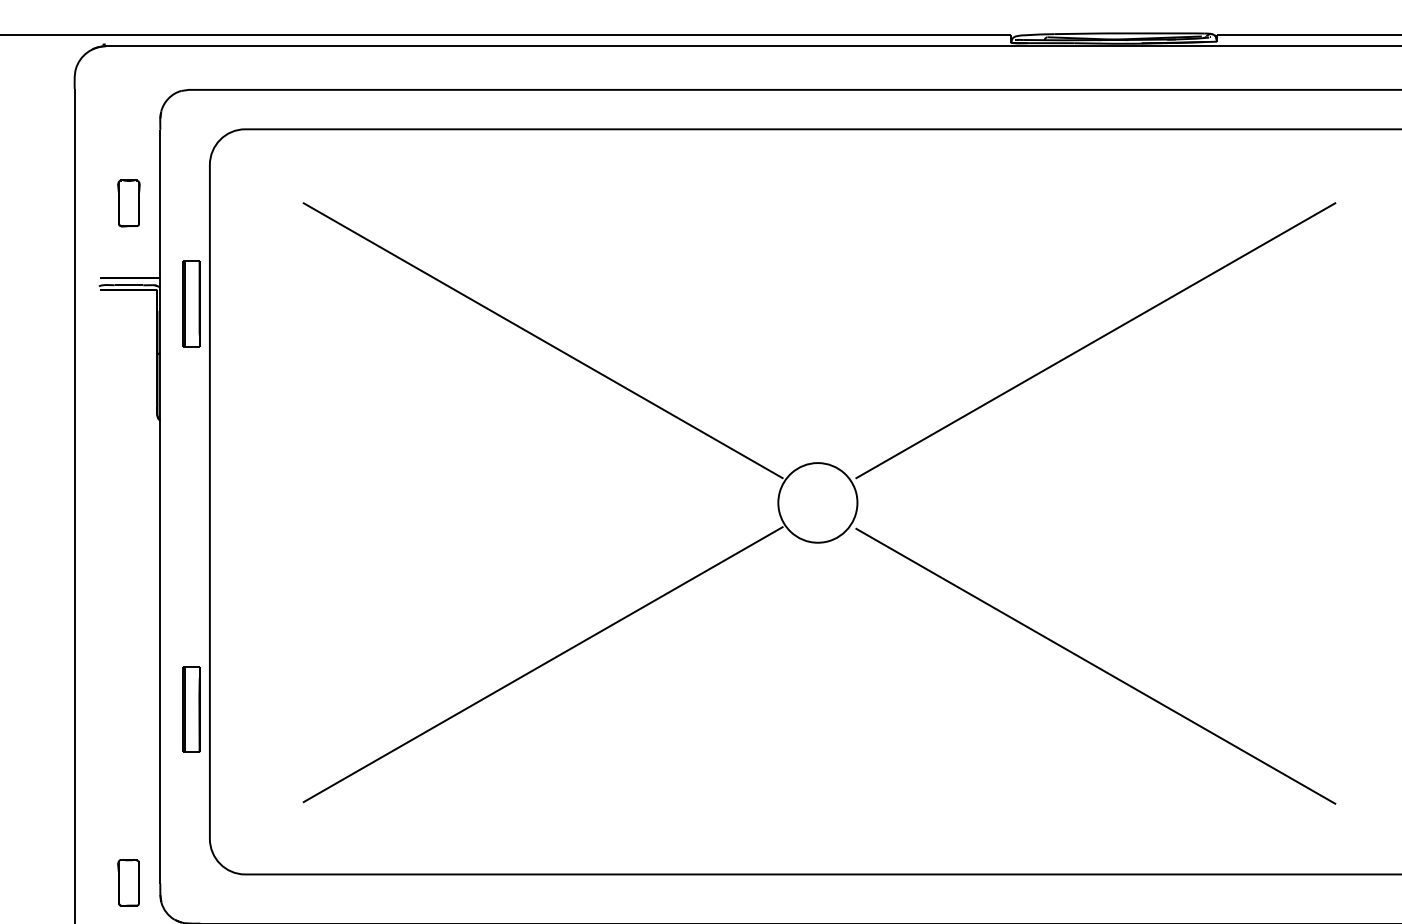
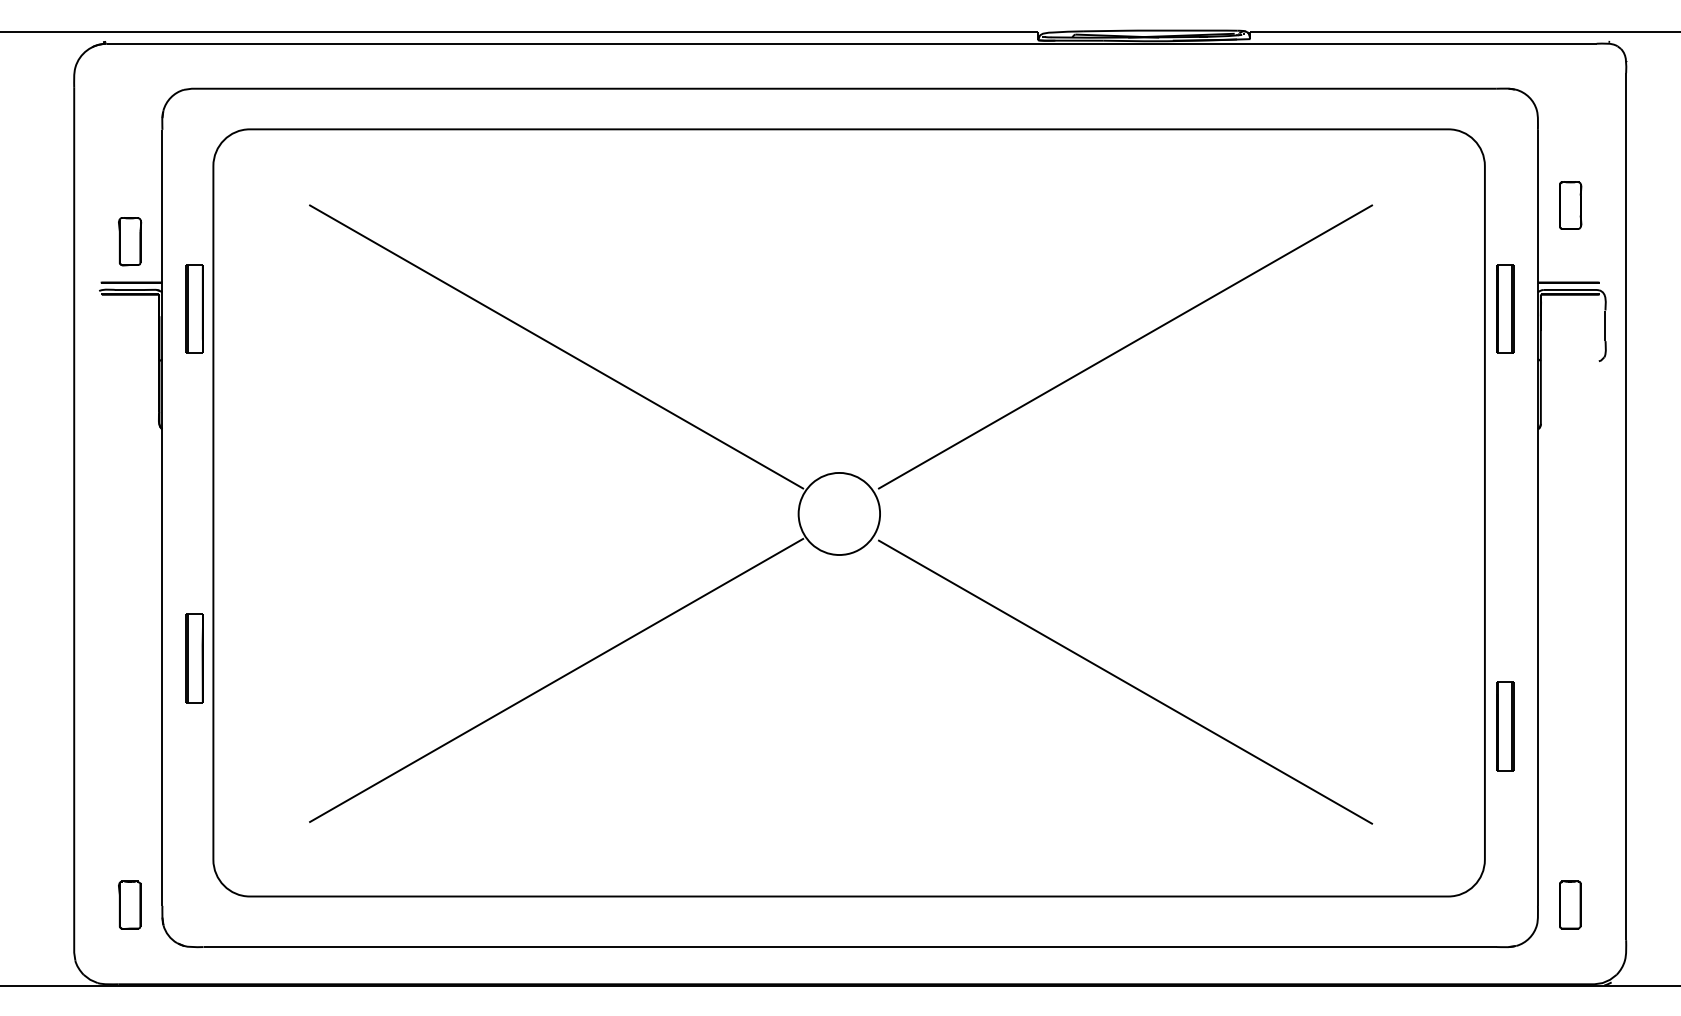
part: (129, 203) -> (130, 241), moved
part: (191, 709) -> (194, 658), moved

